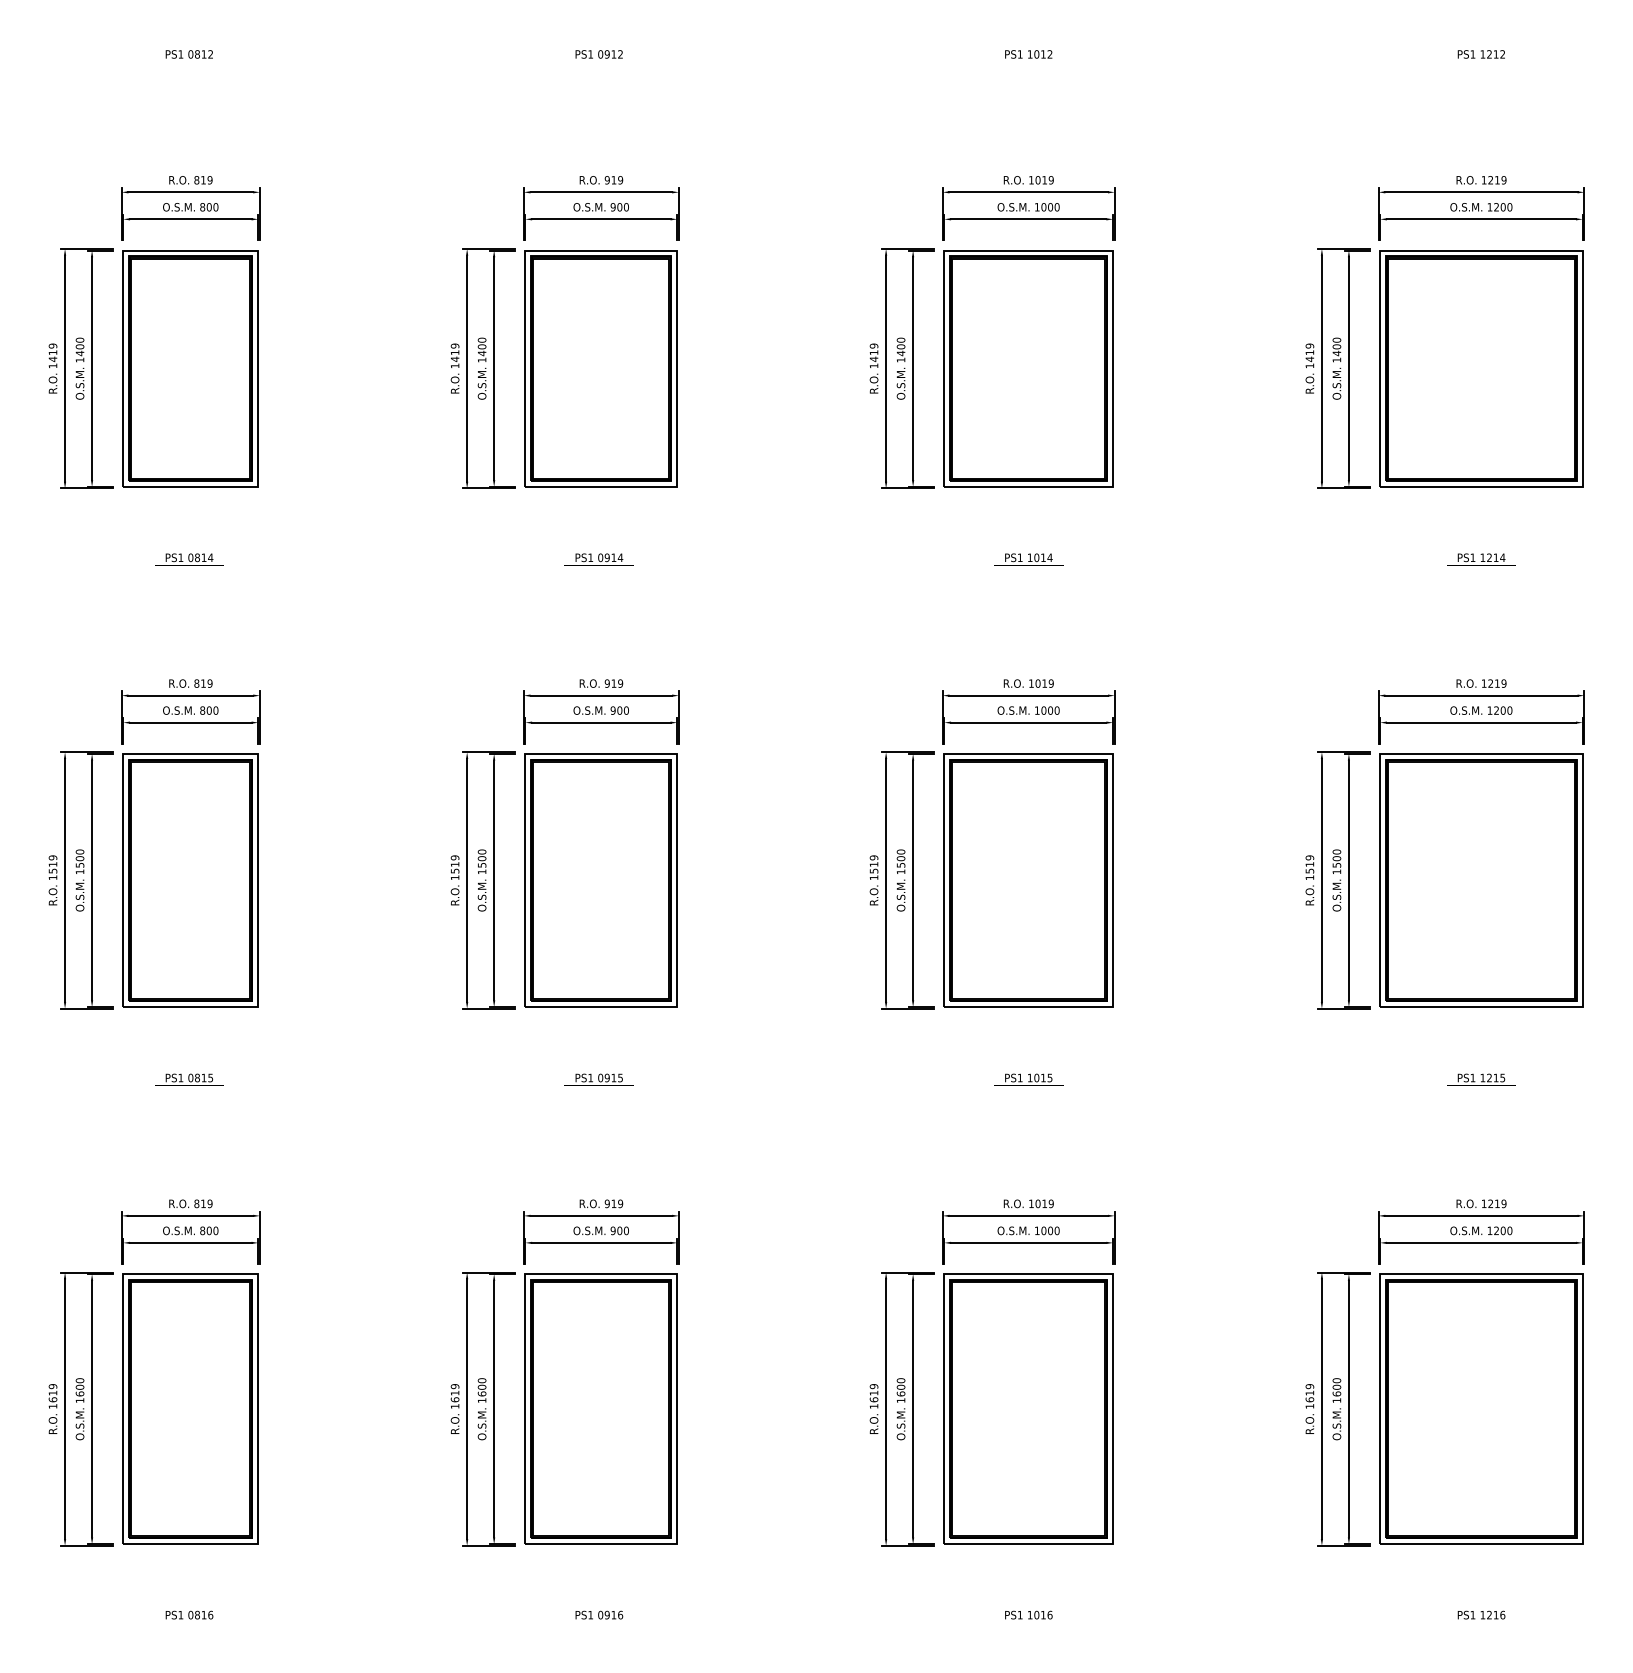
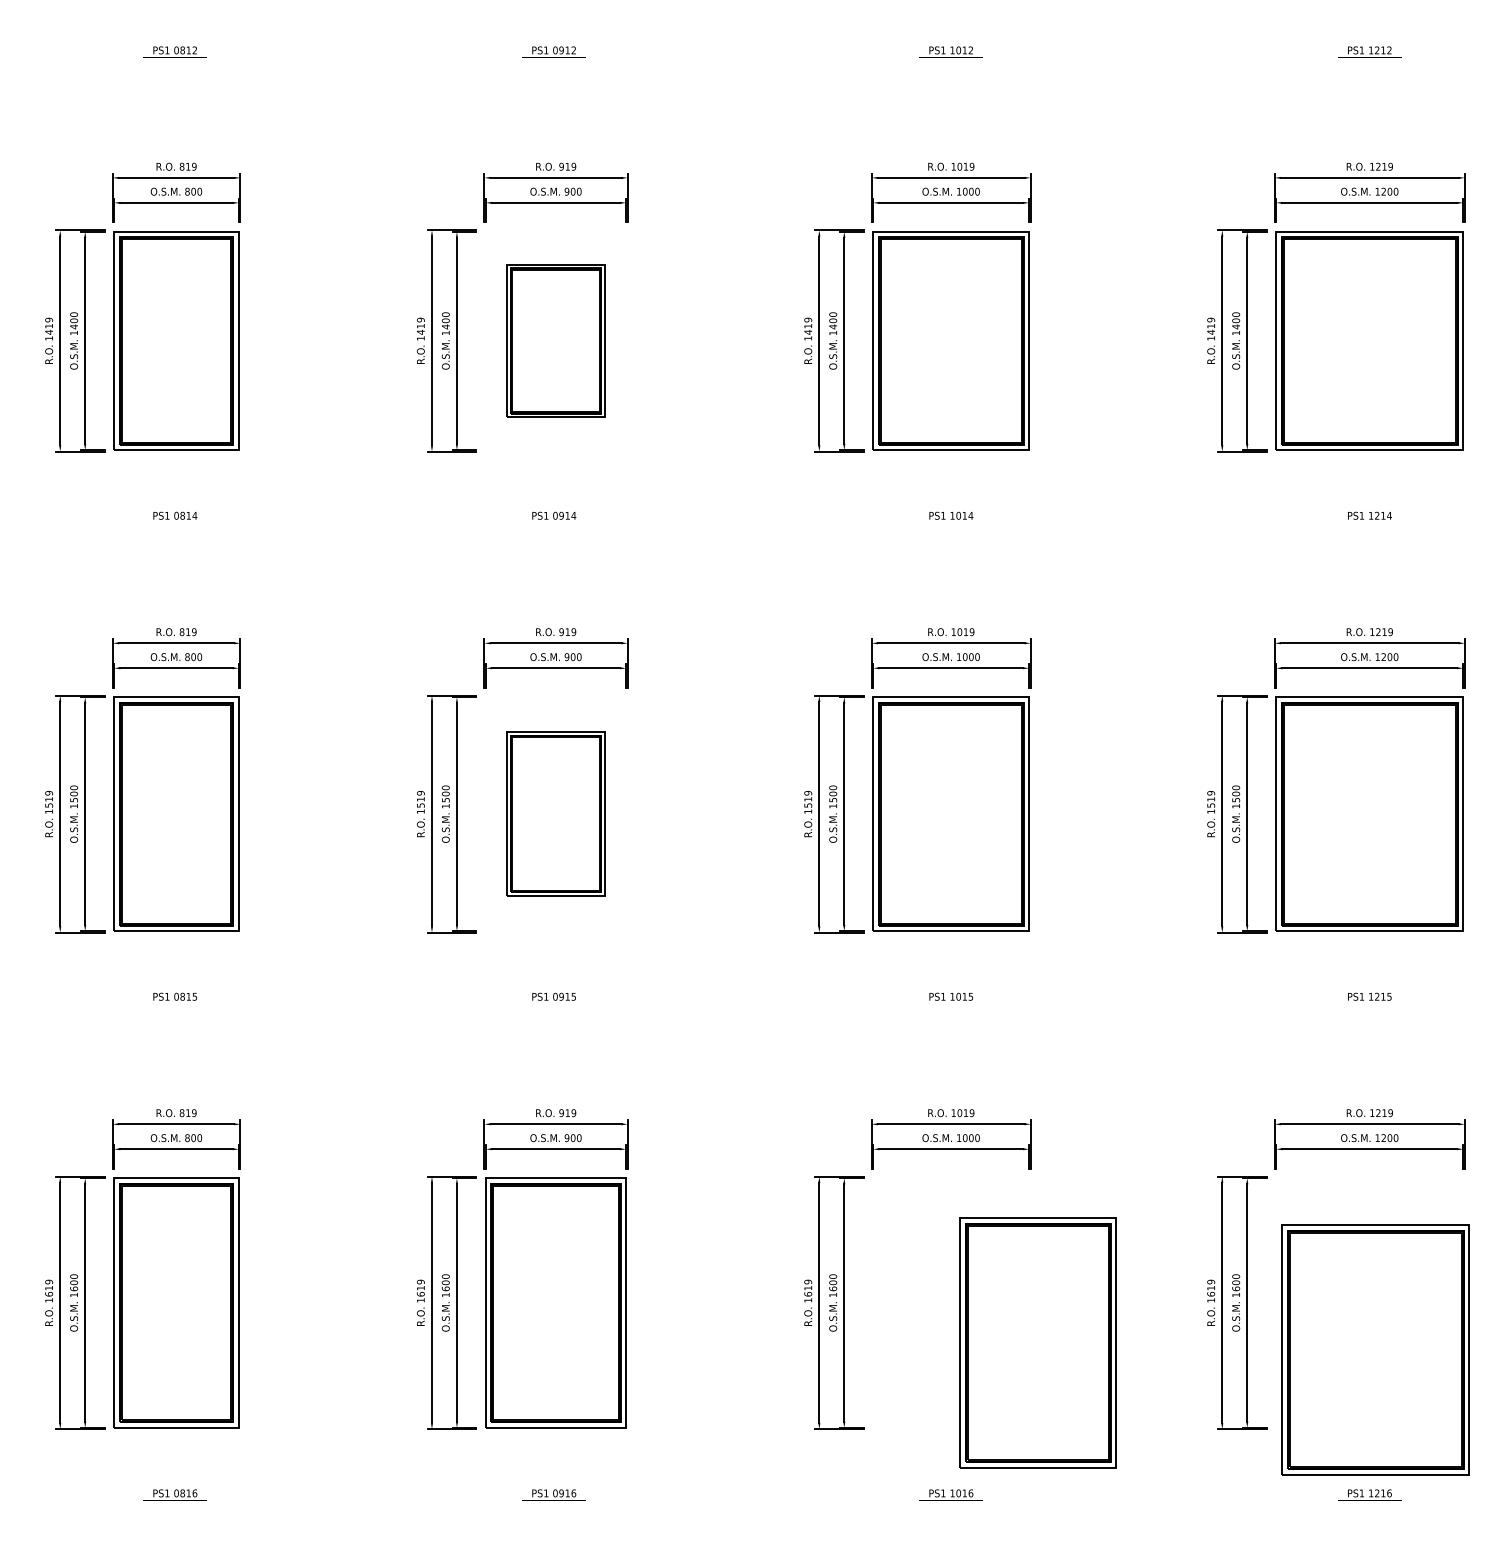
part: (600, 368) -> (555, 340), size x0.7
part: (600, 879) -> (555, 813), size x0.7
part: (1027, 1408) -> (1037, 1342), moved
part: (1481, 1408) -> (1375, 1349), moved

